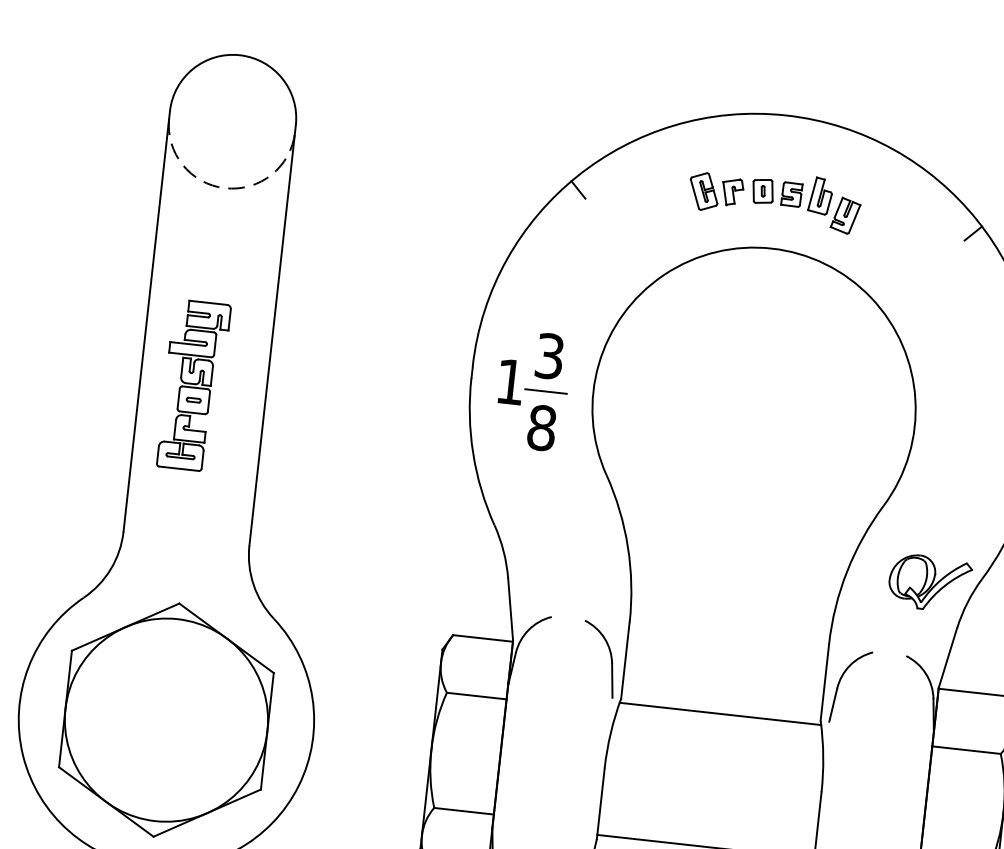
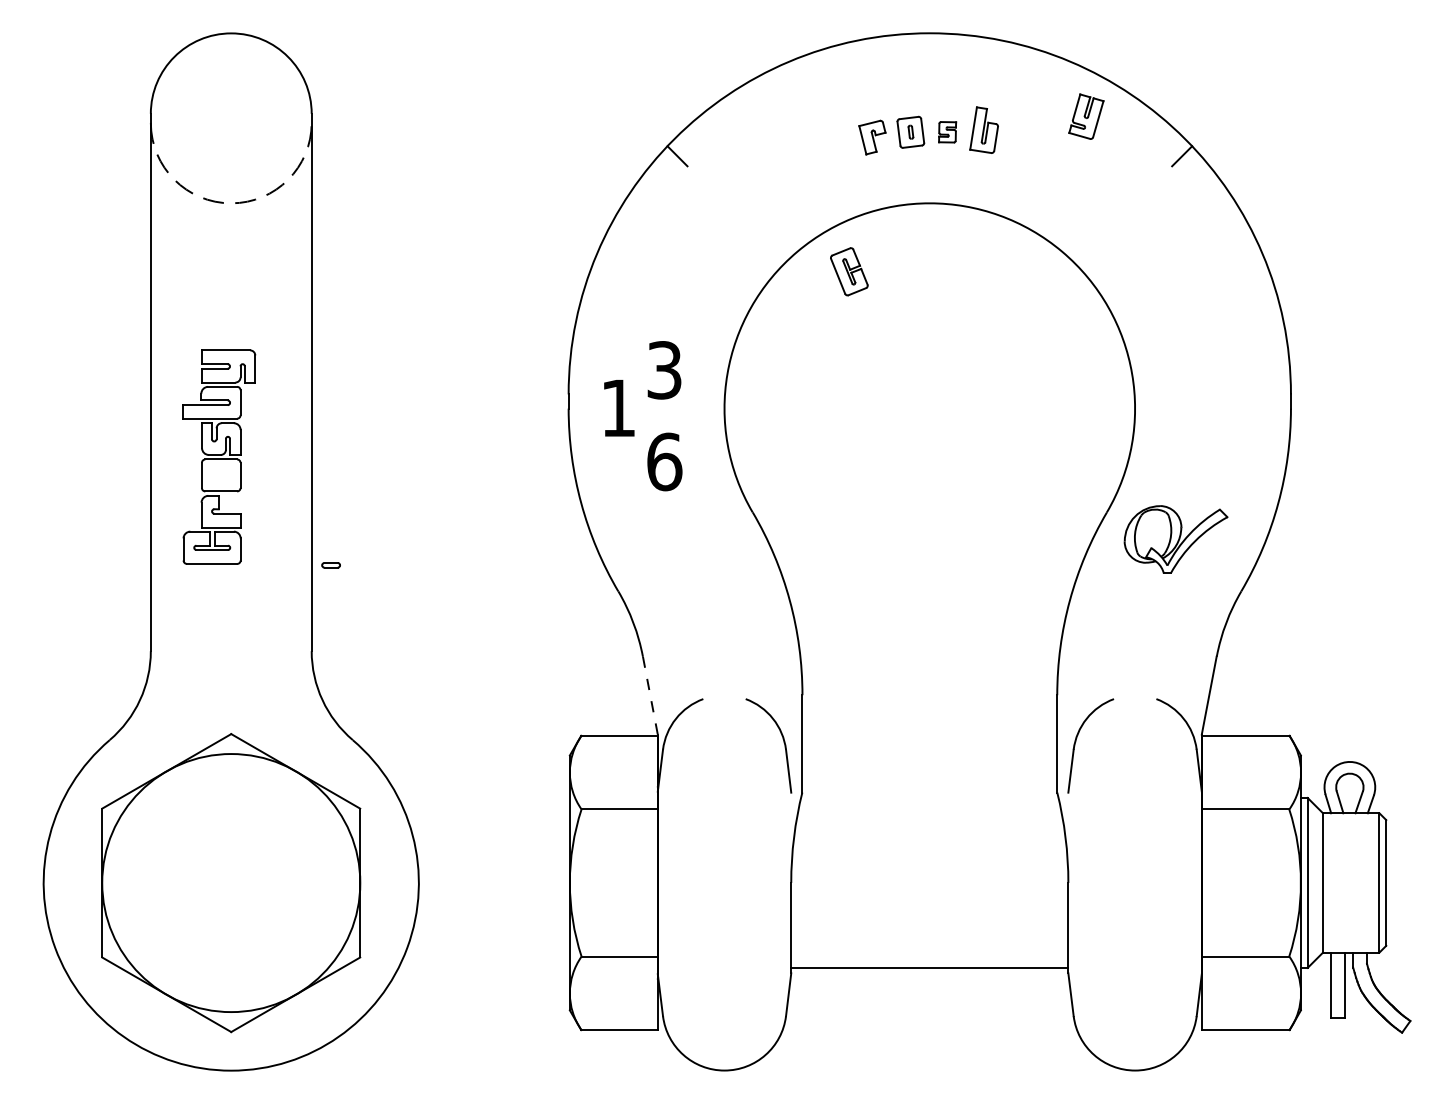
part: (704, 191) -> (849, 271), moved
part: (791, 193) -> (947, 131), size x0.7
part: (845, 215) -> (1086, 116), moved
line: (545, 391) -> (664, 415), removed
part: (193, 400) -> (330, 565), moved
text: (541, 427) -> (664, 461), 8 -> 6
part: (929, 582) -> (1175, 539), moved
line: (510, 609) -> (650, 695), solid -> dashed
line: (720, 713) -> (929, 797), removed

